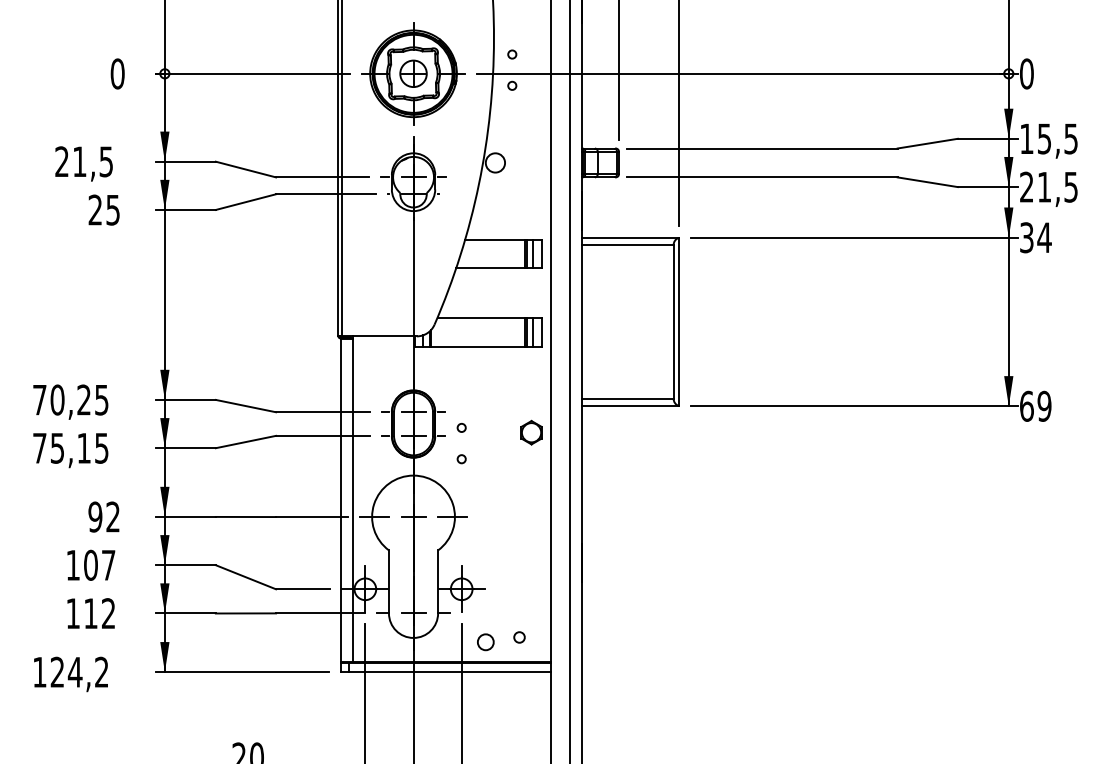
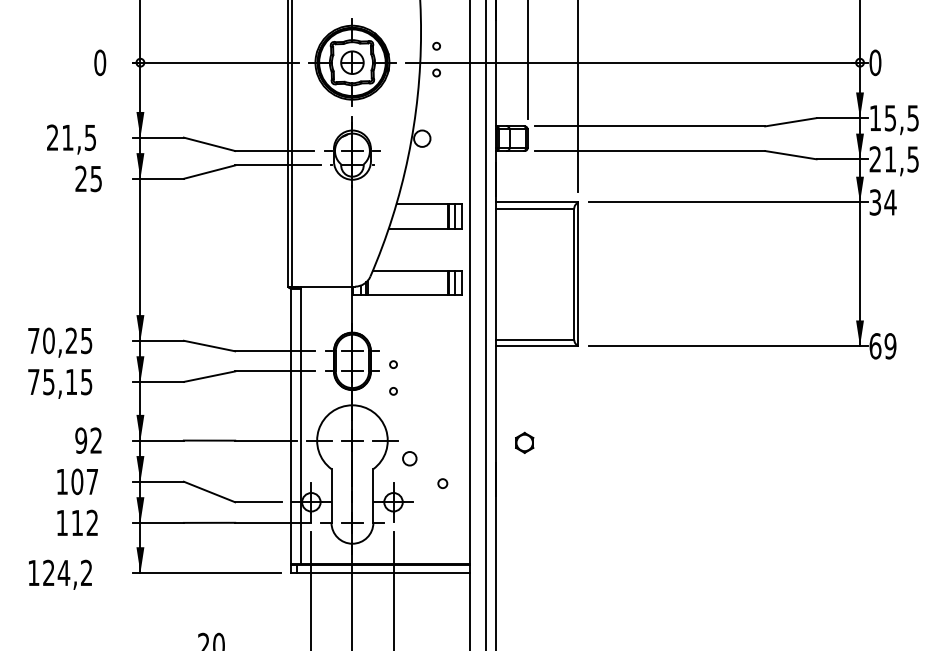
part: (531, 432) -> (524, 442), moved
circle: (519, 637) -> (442, 483), moved
circle: (485, 642) -> (409, 458), moved

